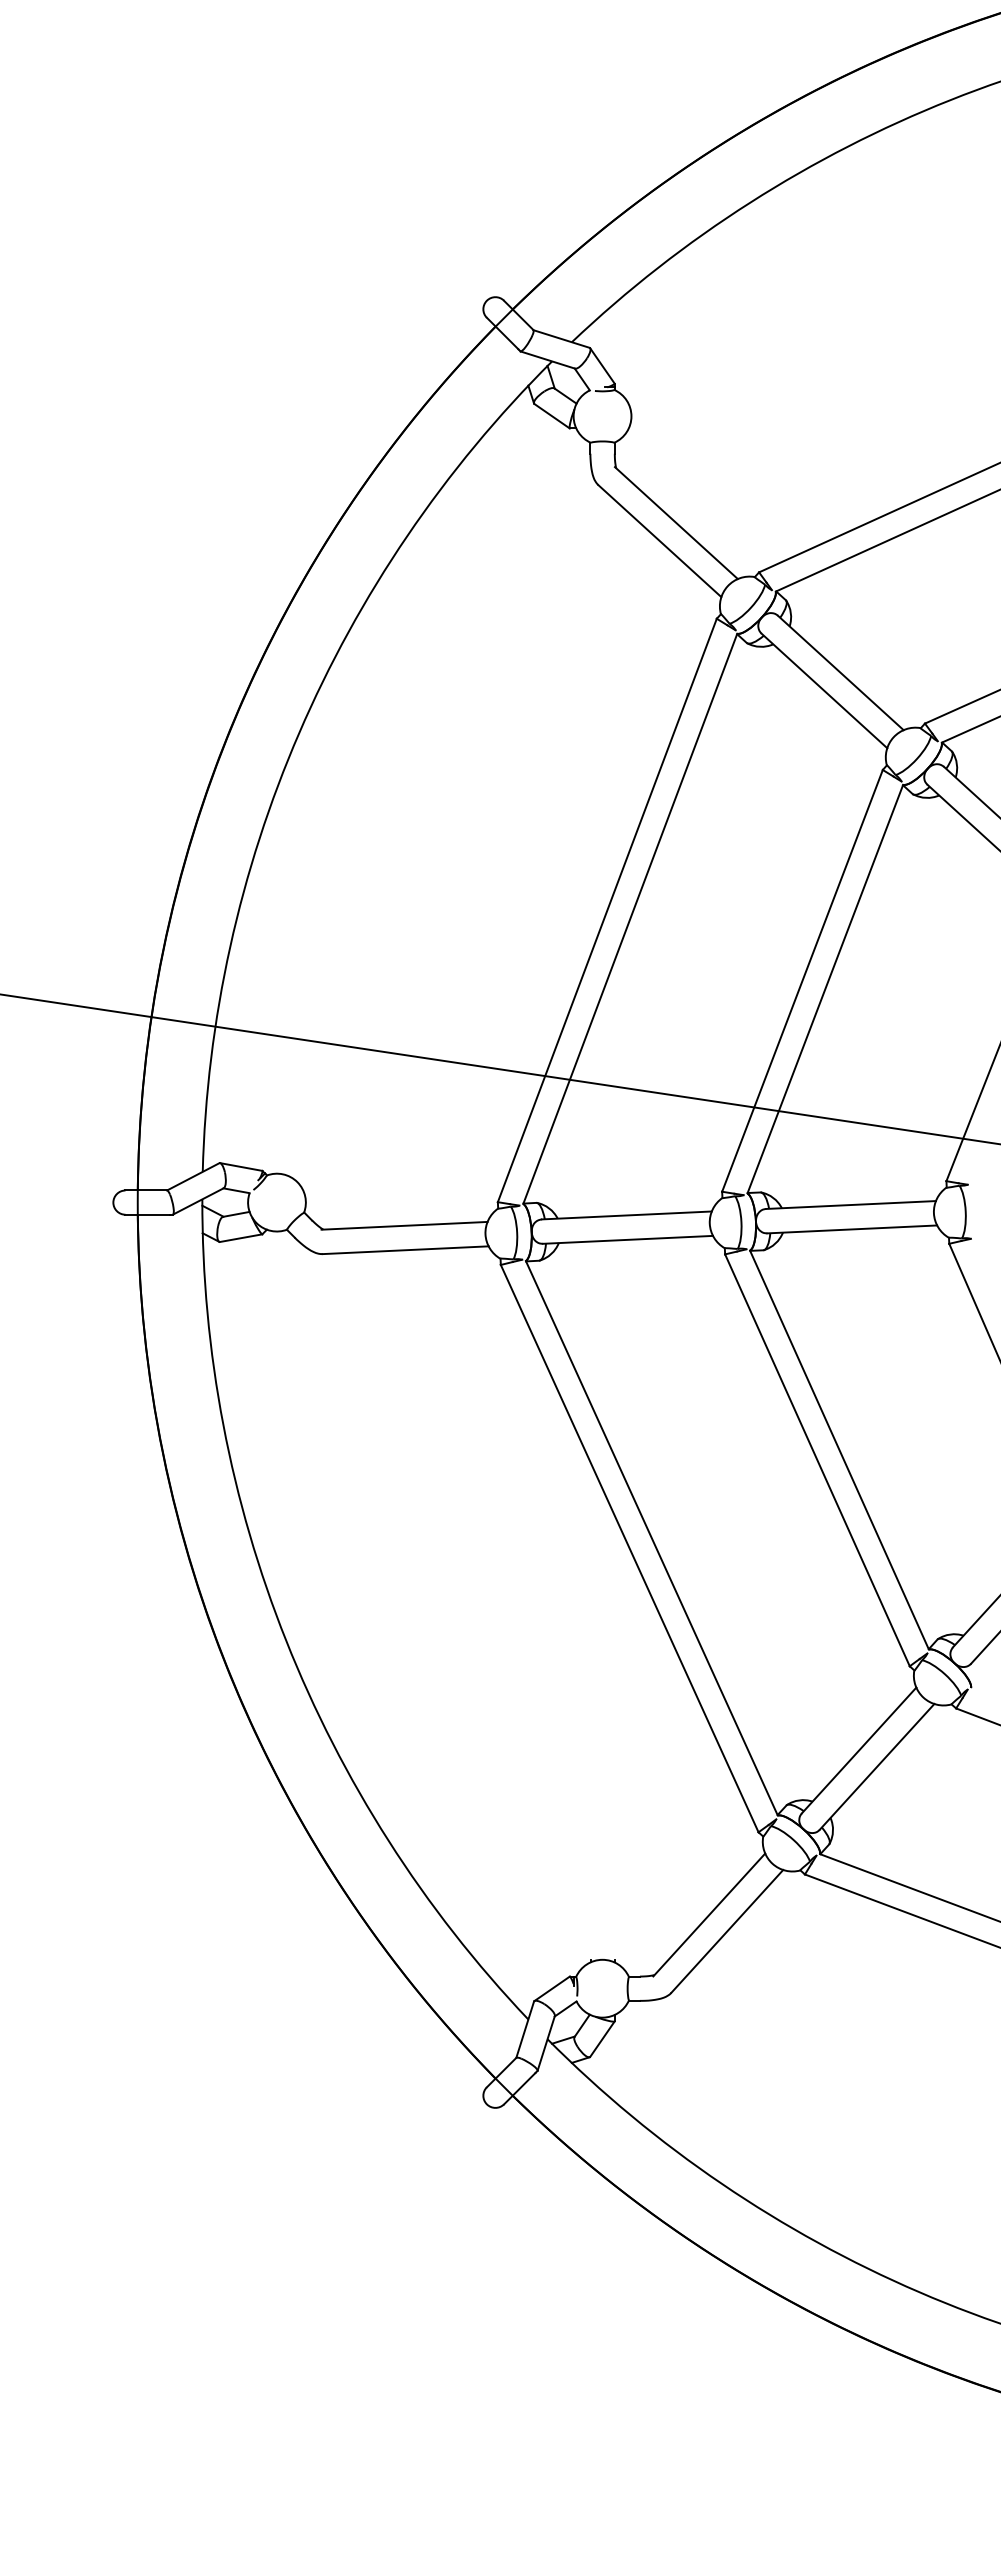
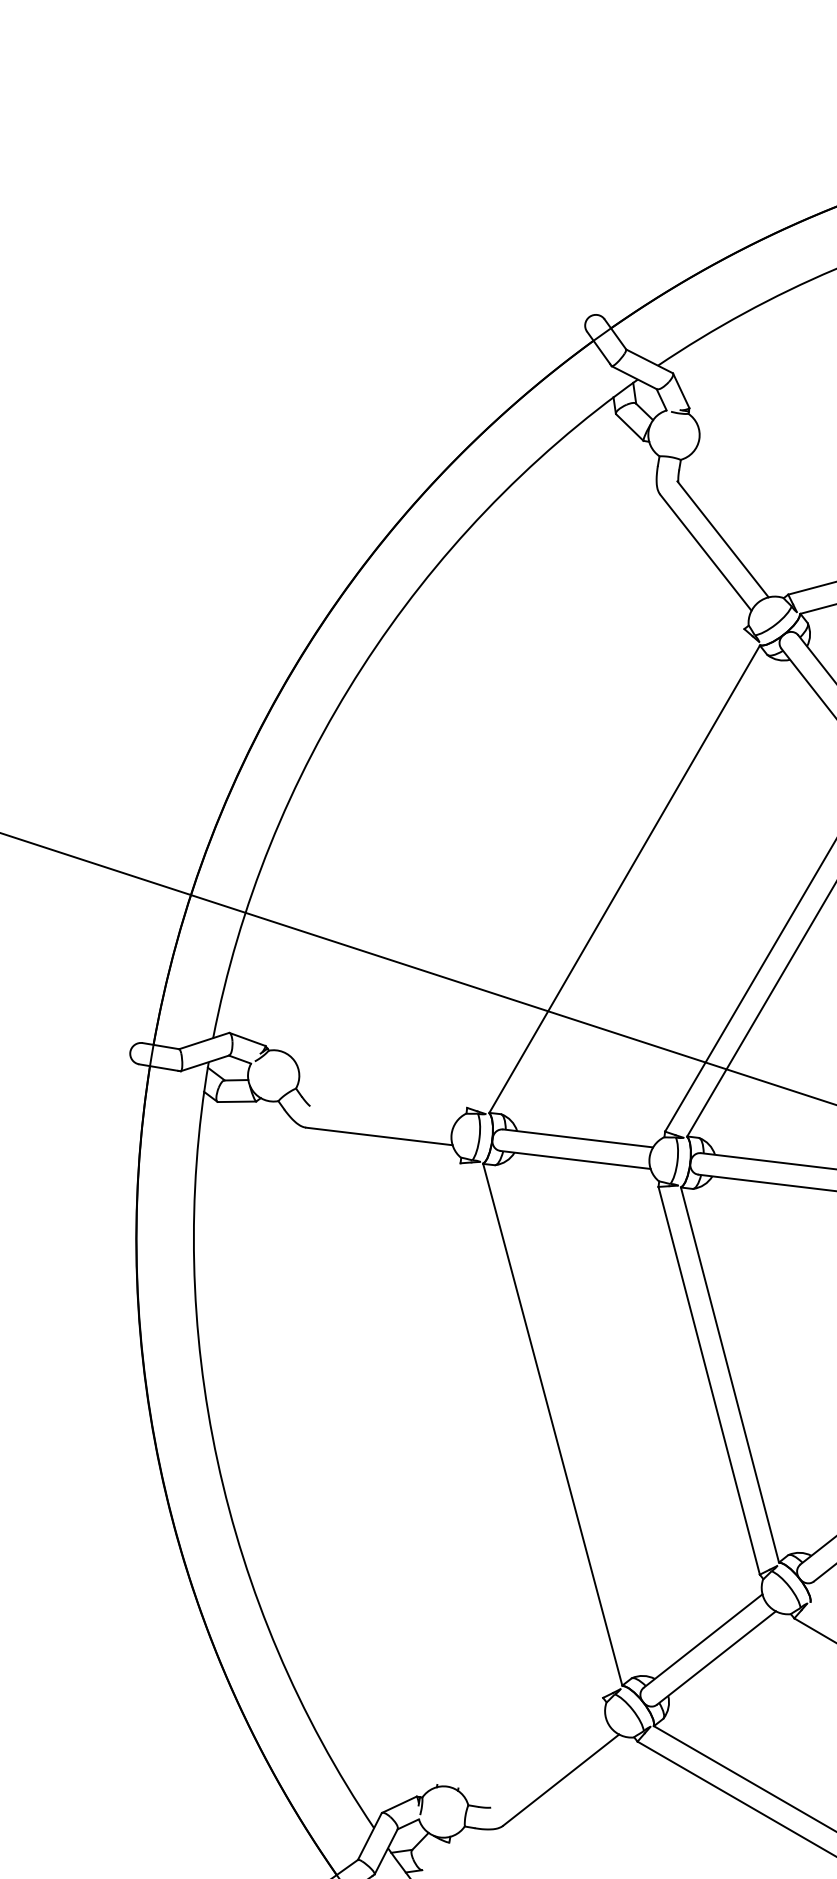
line: (606, 910) -> (605, 868), removed
line: (404, 1225) -> (381, 1114), removed
line: (629, 1548) -> (531, 1430), removed
line: (709, 1914) -> (548, 1762), removed
line: (602, 2038) -> (436, 1855), removed

